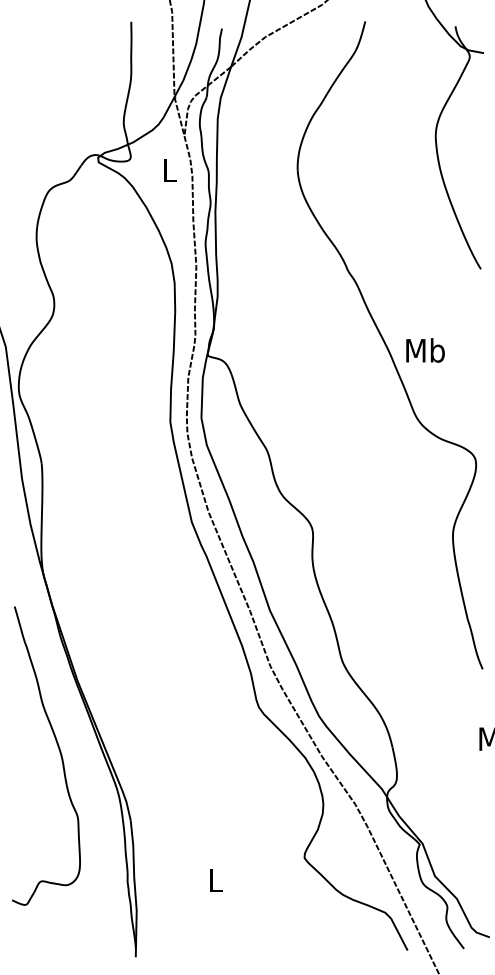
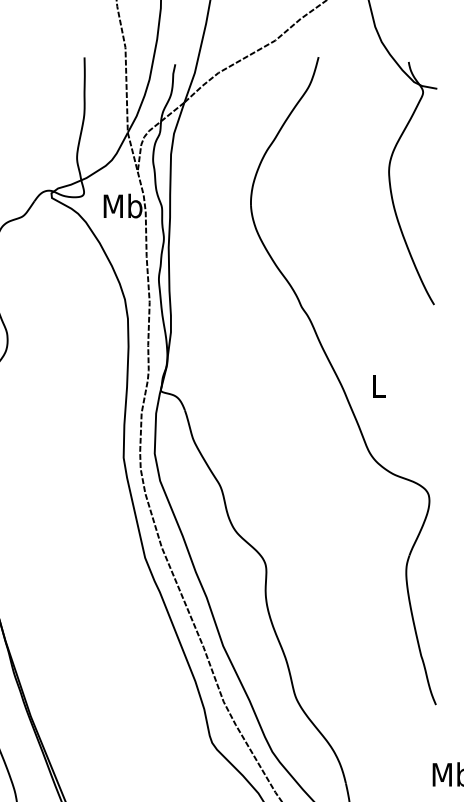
text: (169, 170) -> (122, 206), L -> Mb
text: (425, 350) -> (378, 386), Mb -> L

